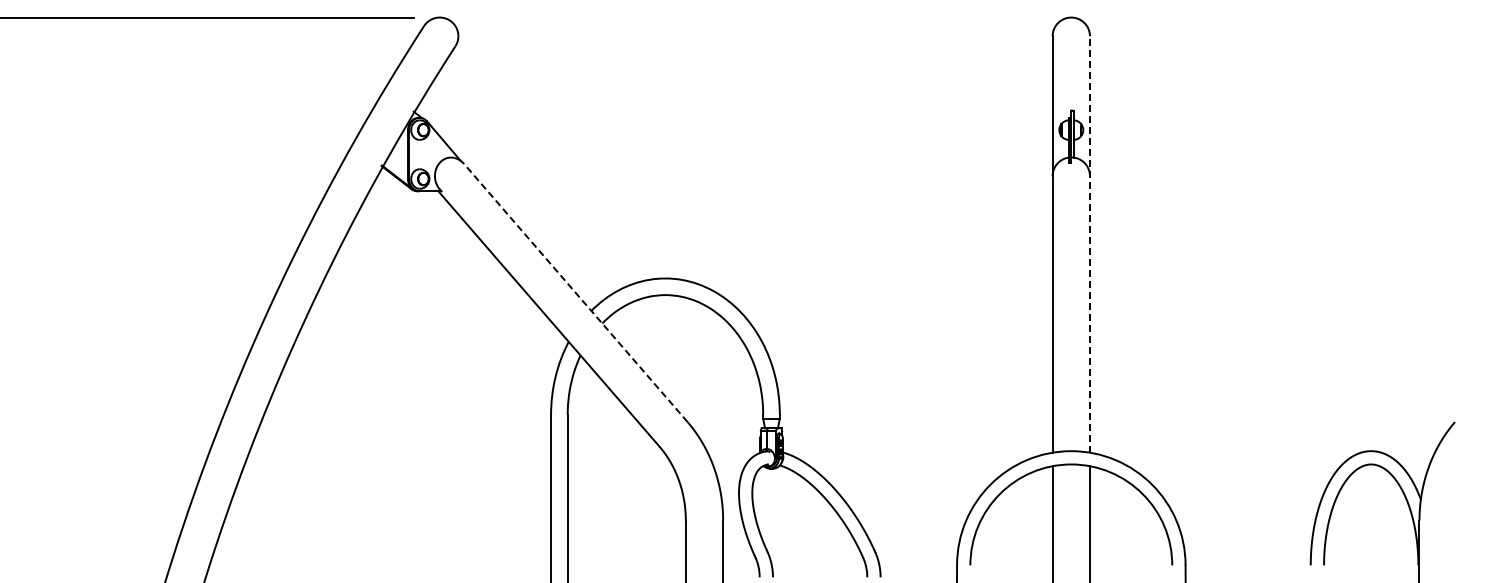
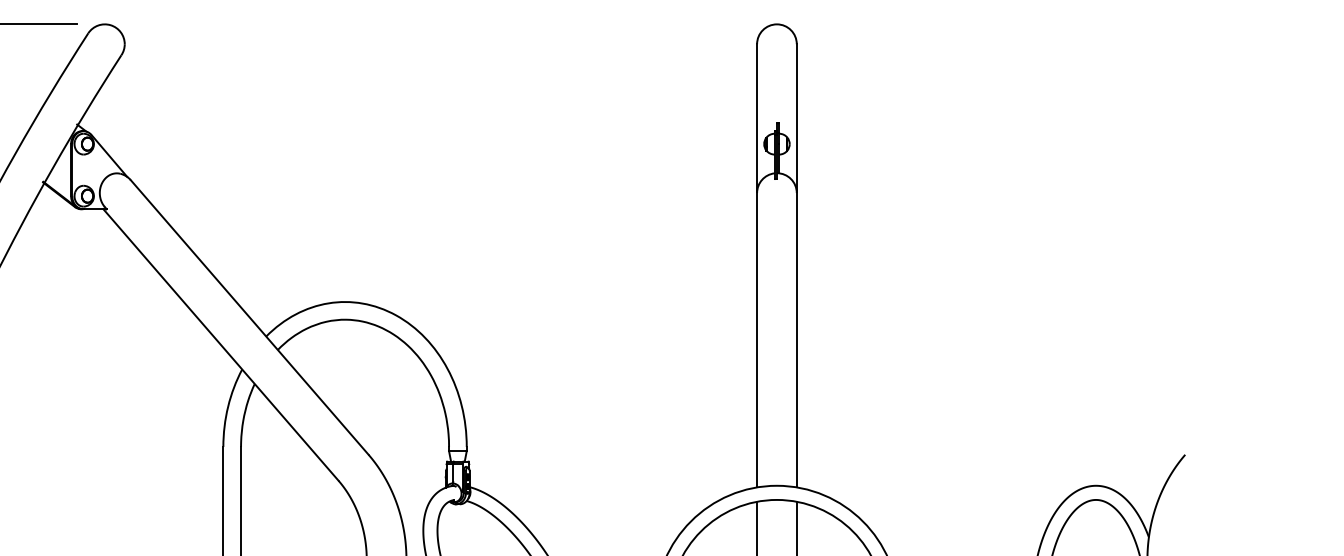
line: (1089, 243) -> (796, 264), dashed -> solid
line: (575, 292) -> (249, 316), dashed -> solid

